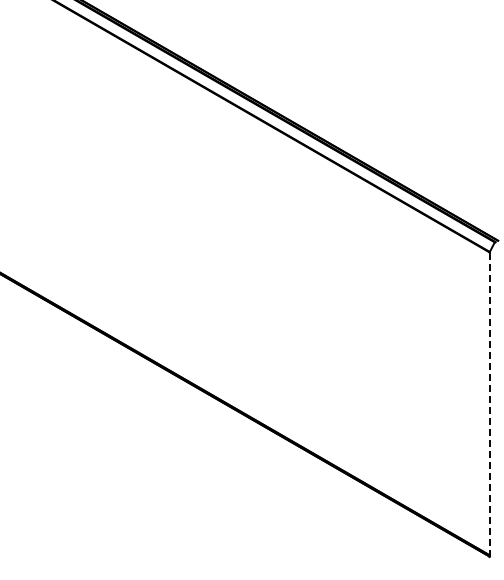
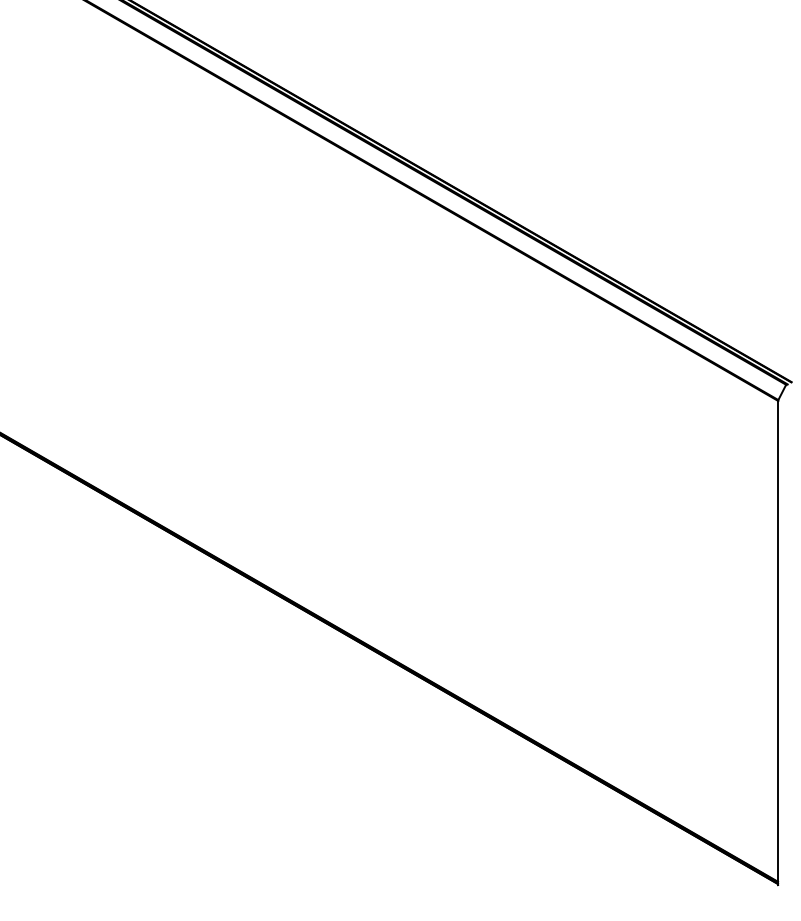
line: (489, 404) -> (777, 642), dashed -> solid

